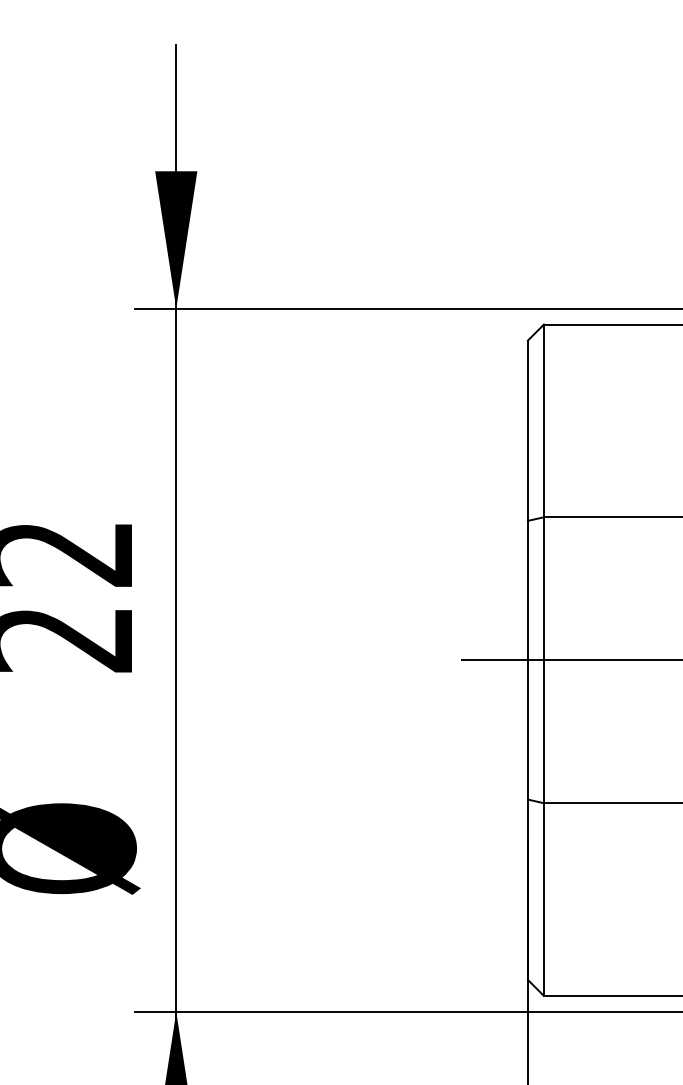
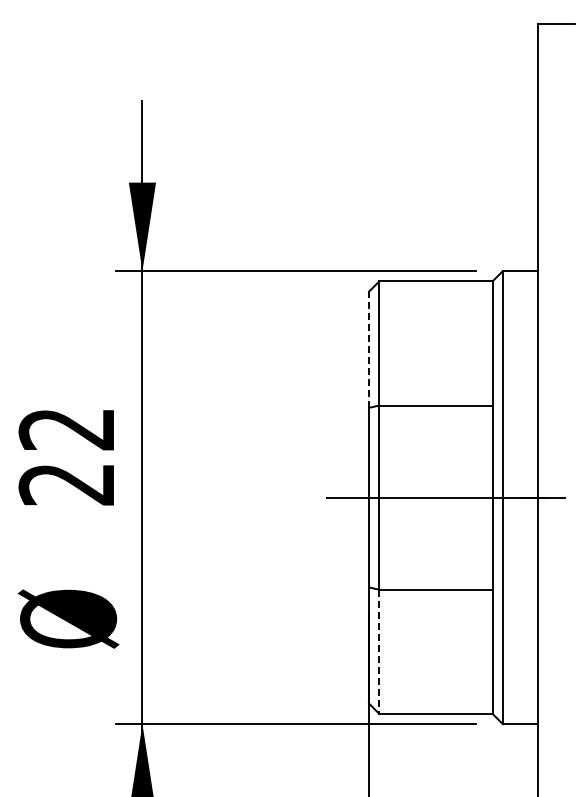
line: (528, 430) -> (369, 349), solid -> dashed
line: (544, 900) -> (379, 652), solid -> dashed

